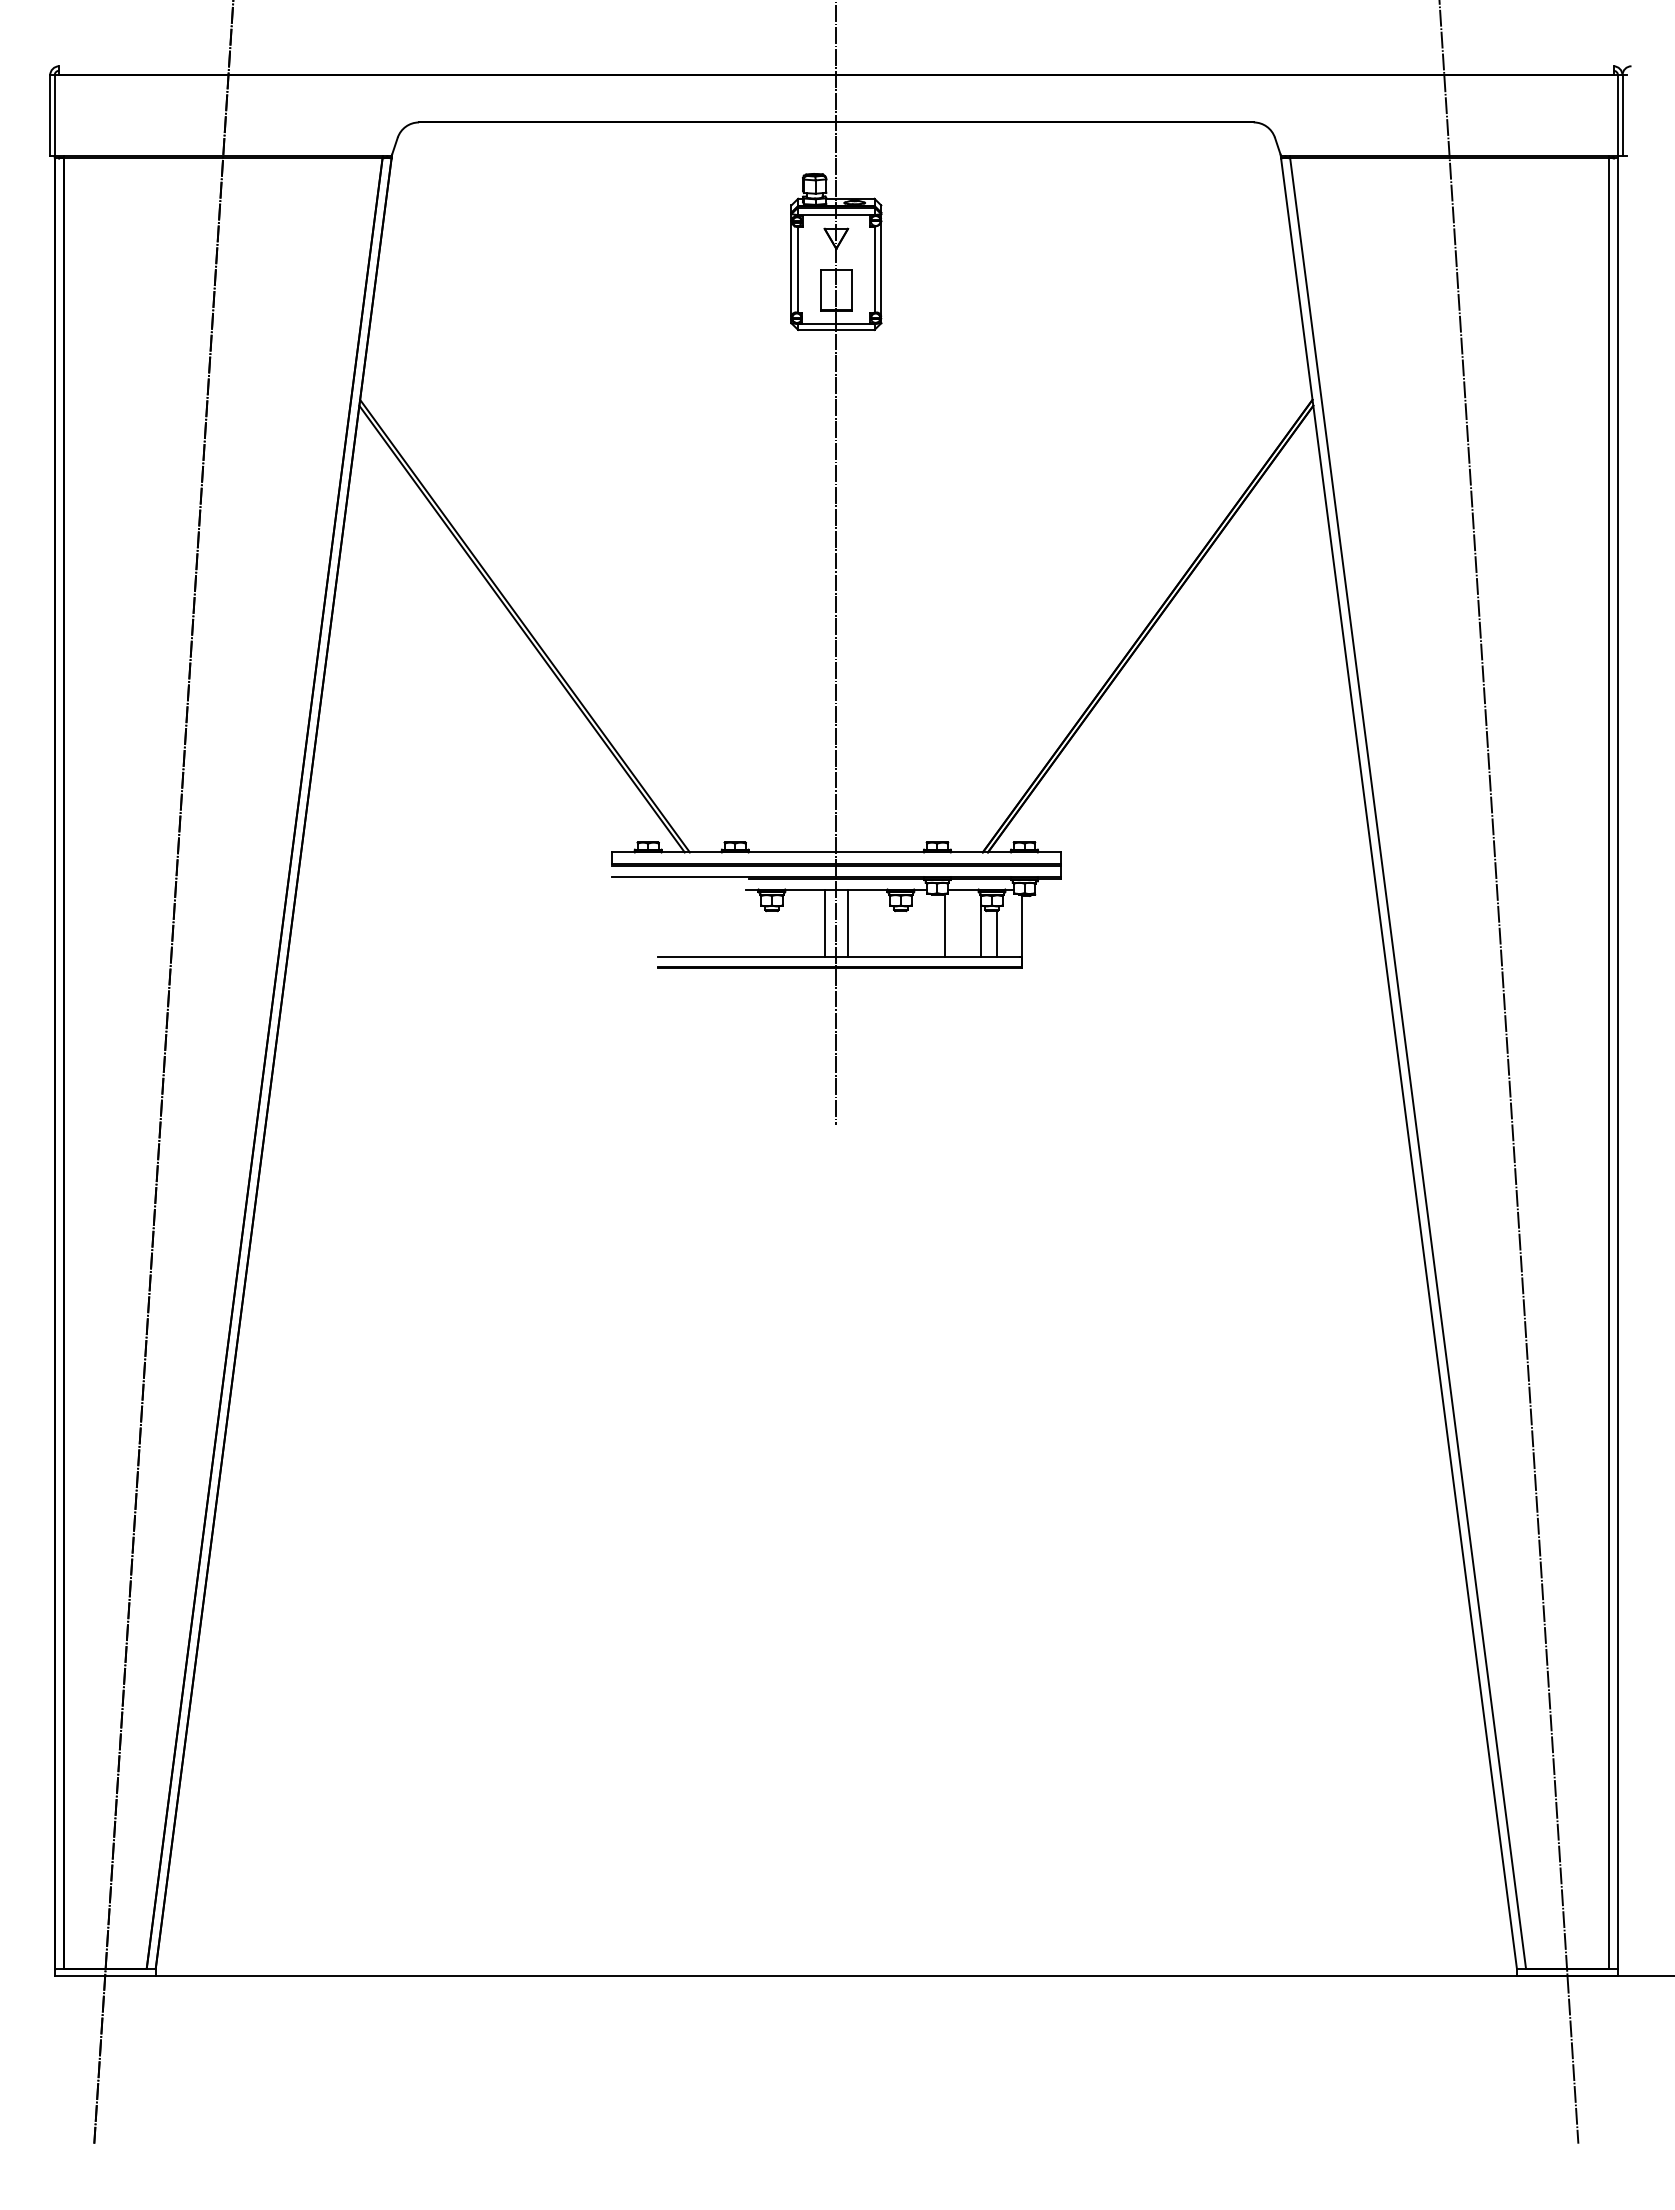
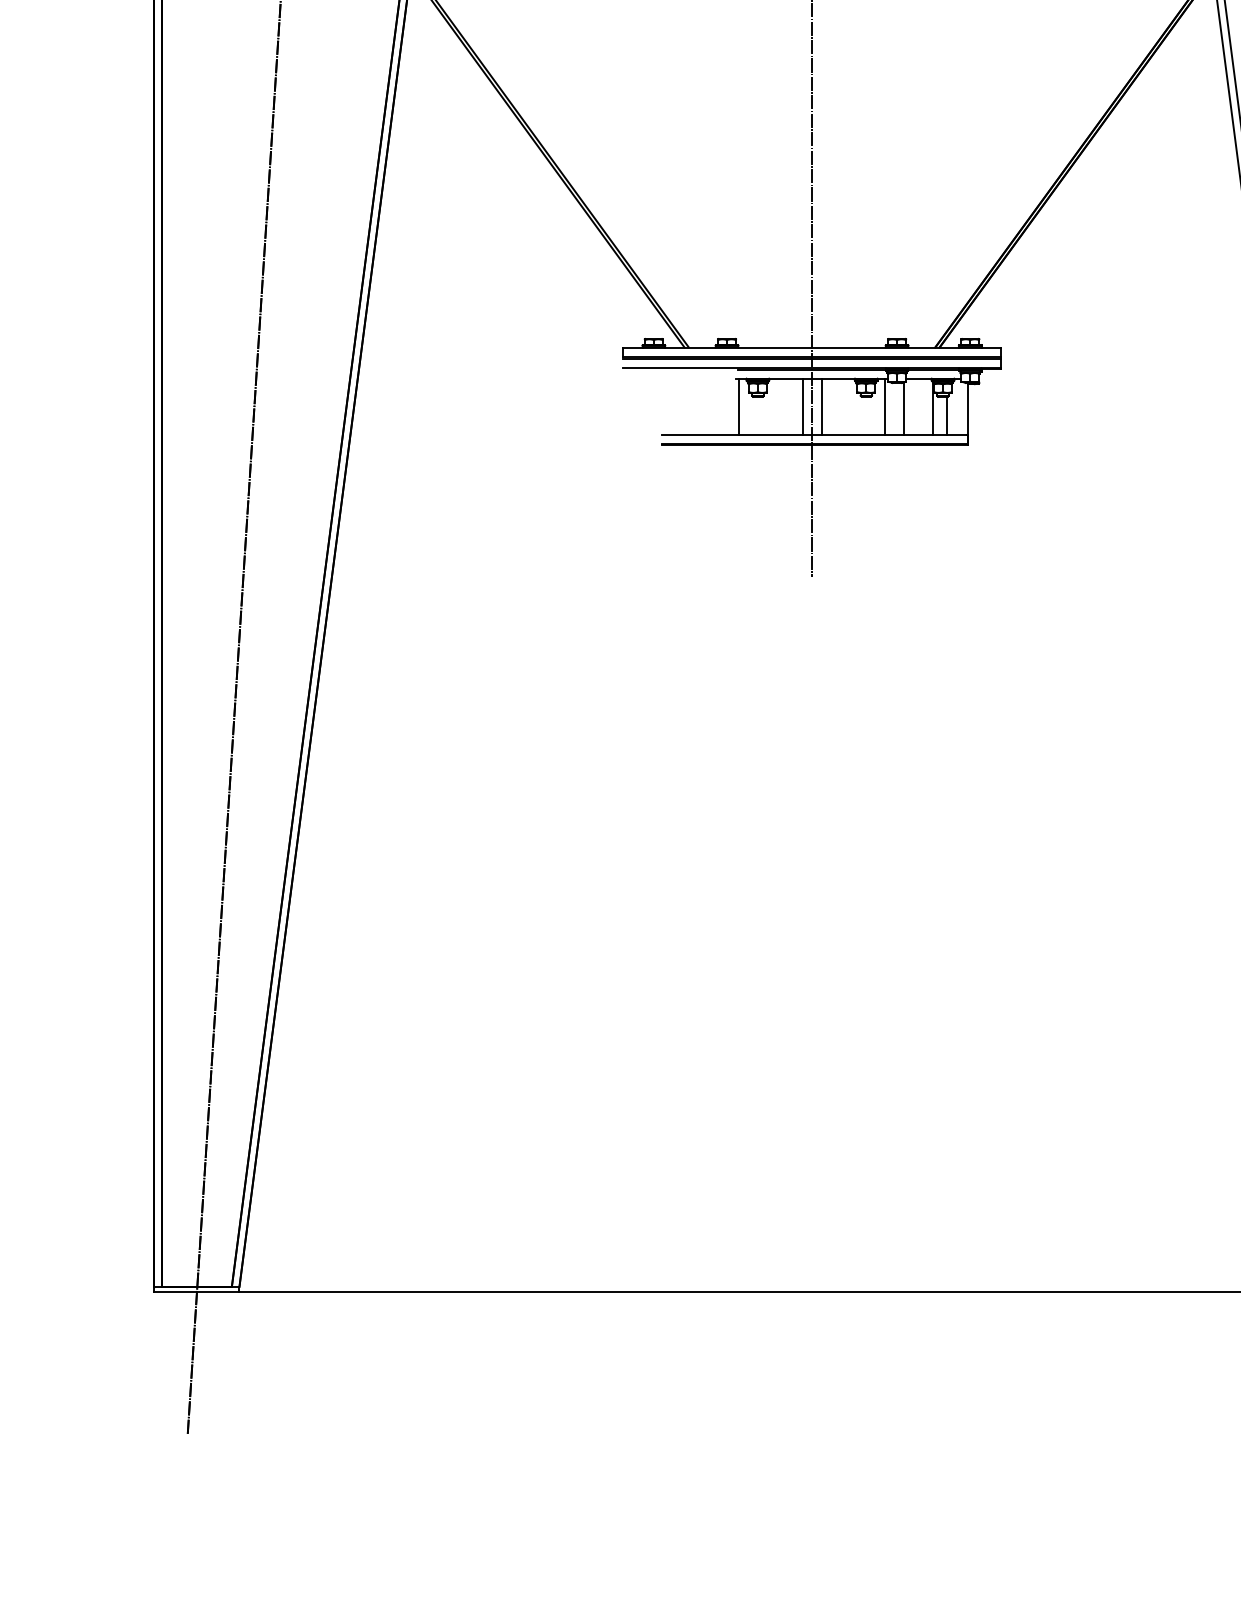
line: (749, 922) -> (739, 406), added
line: (923, 922) -> (885, 406), added

